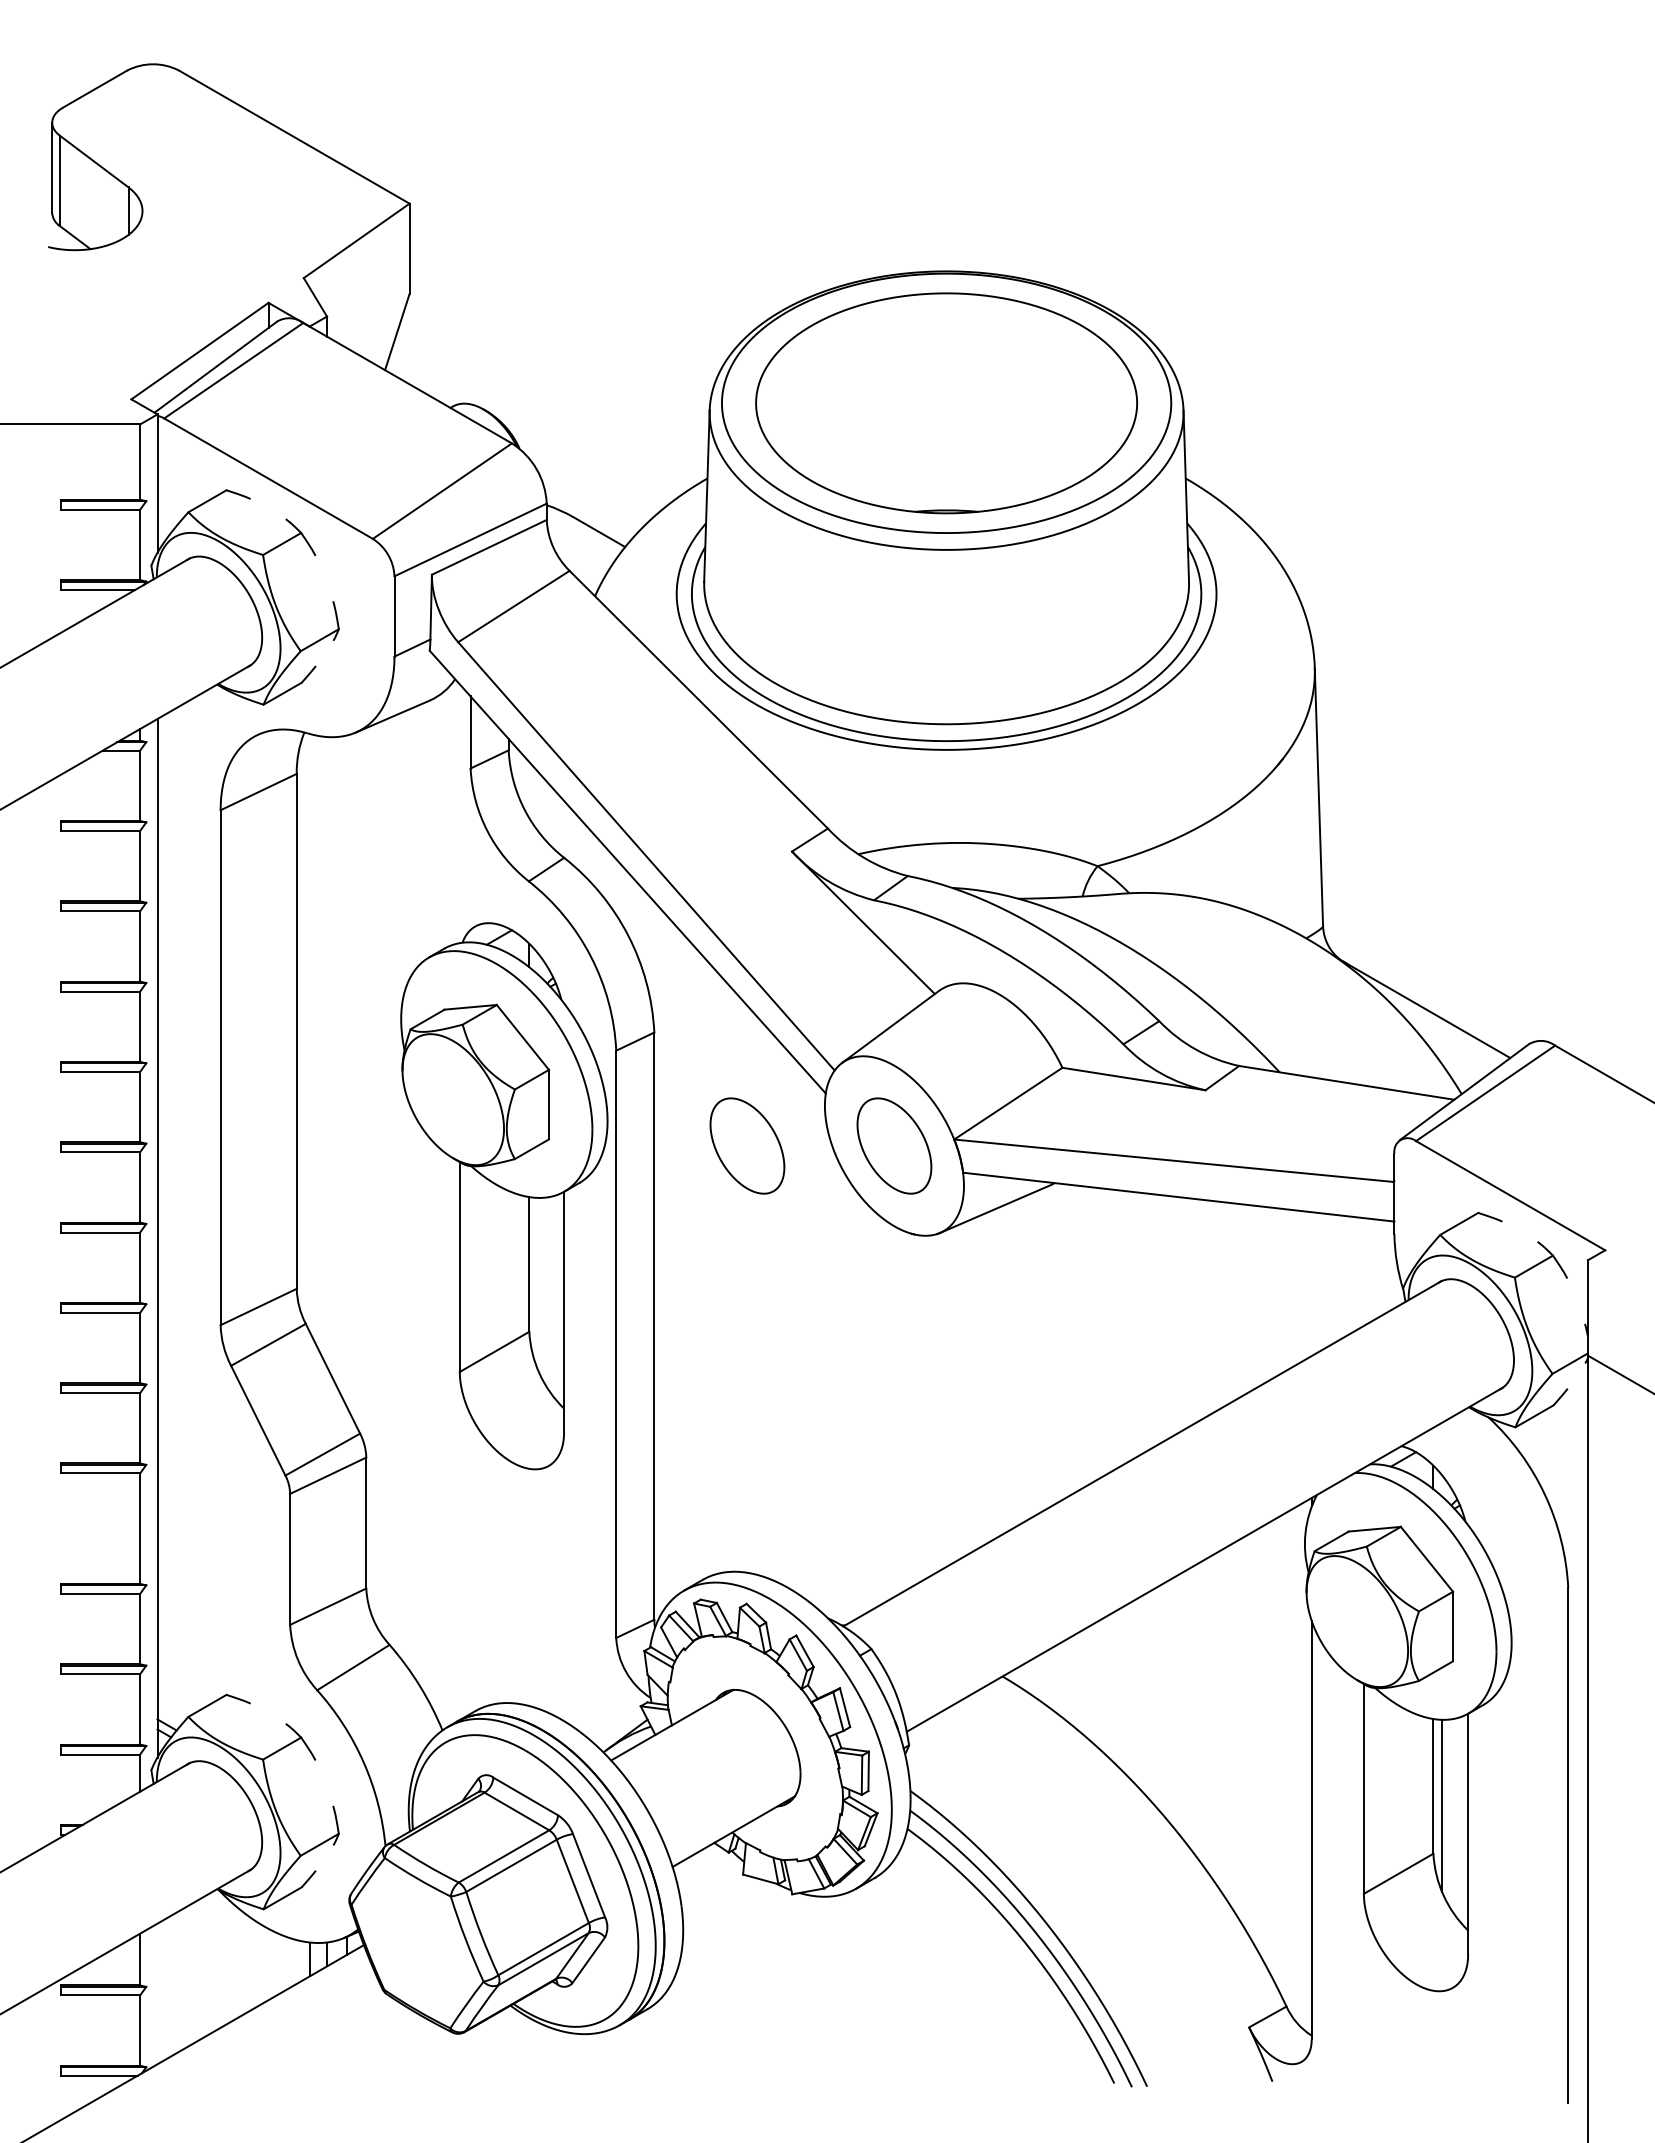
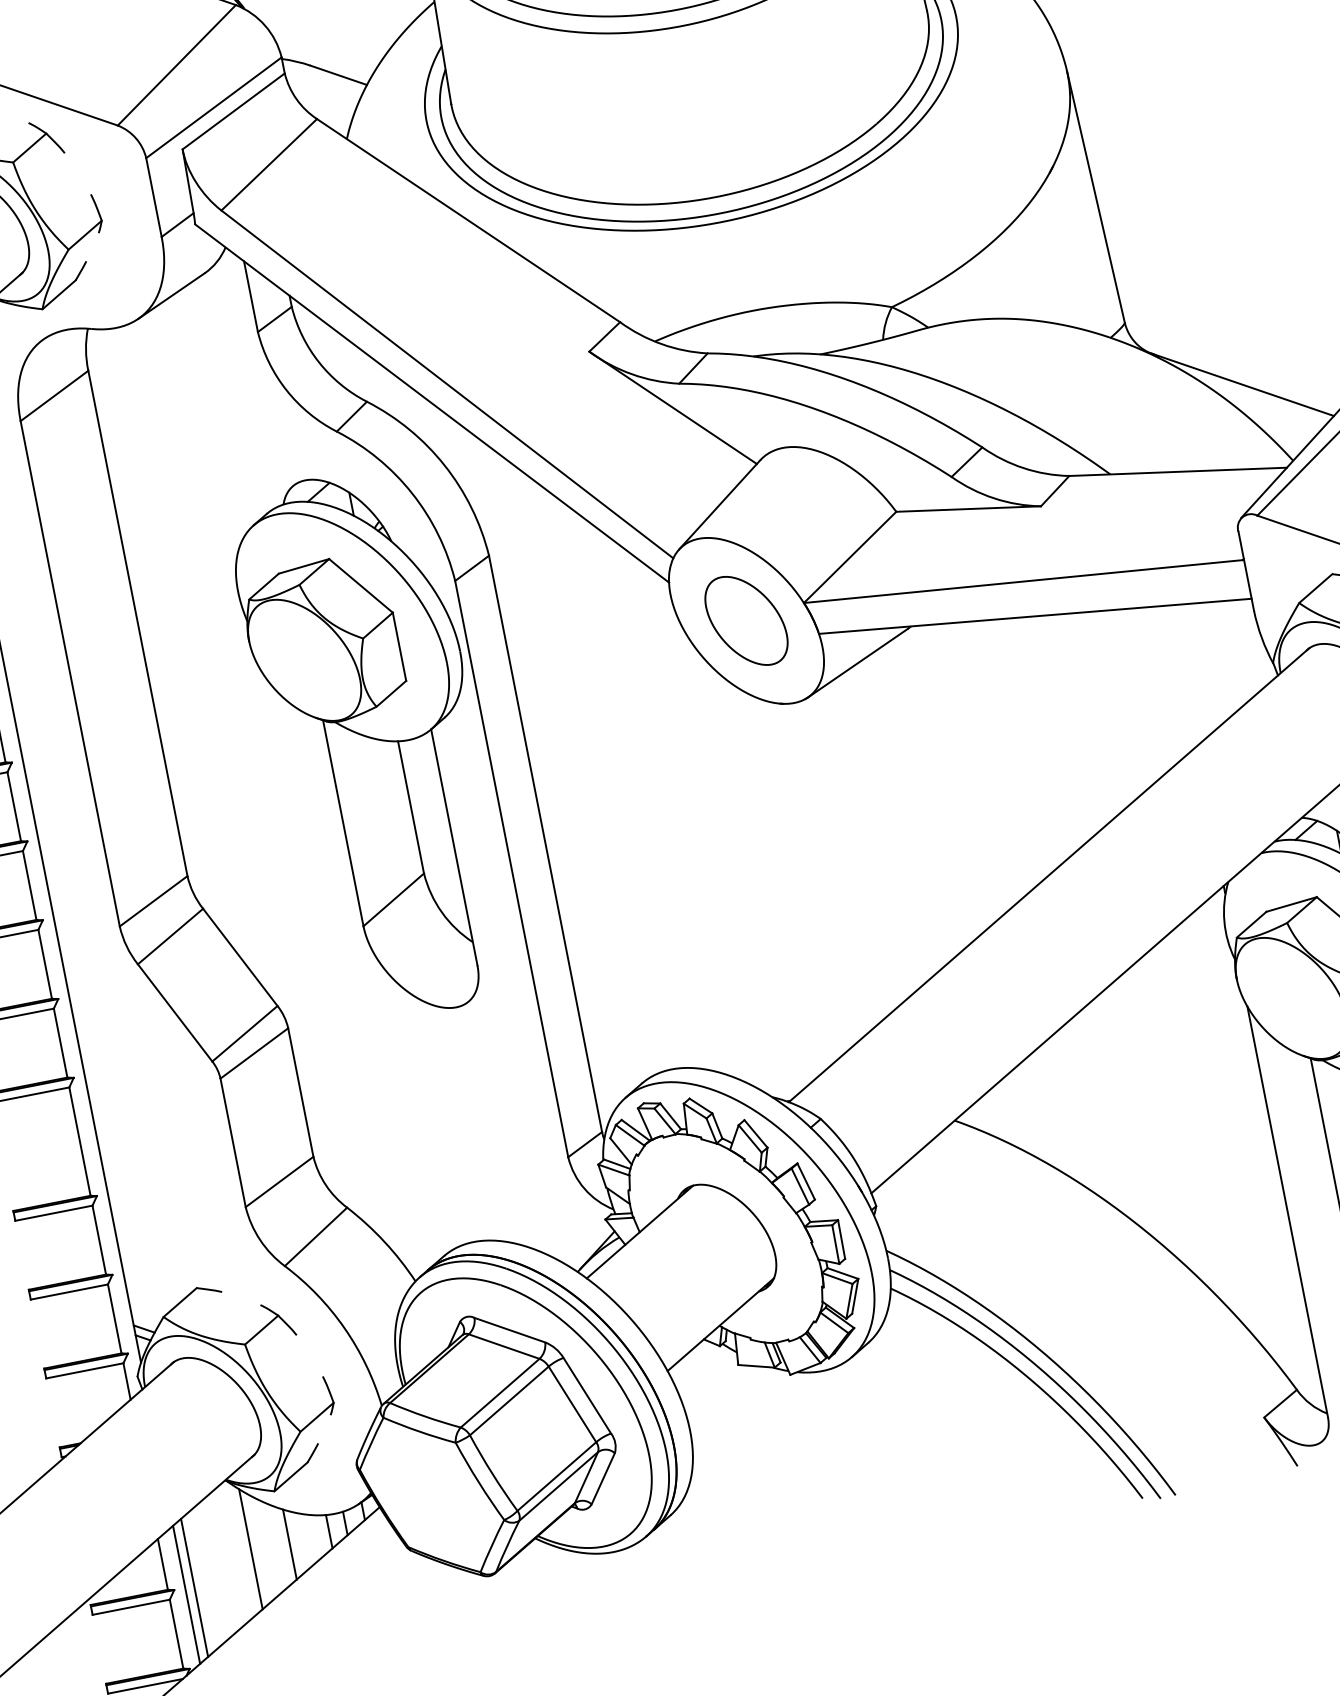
part: (747, 1145) -> (602, 648), removed
line: (229, 1961) -> (250, 1549), added
line: (268, 1964) -> (289, 1544), added
line: (166, 1988) -> (194, 1587), added
line: (157, 1993) -> (186, 1594), added

